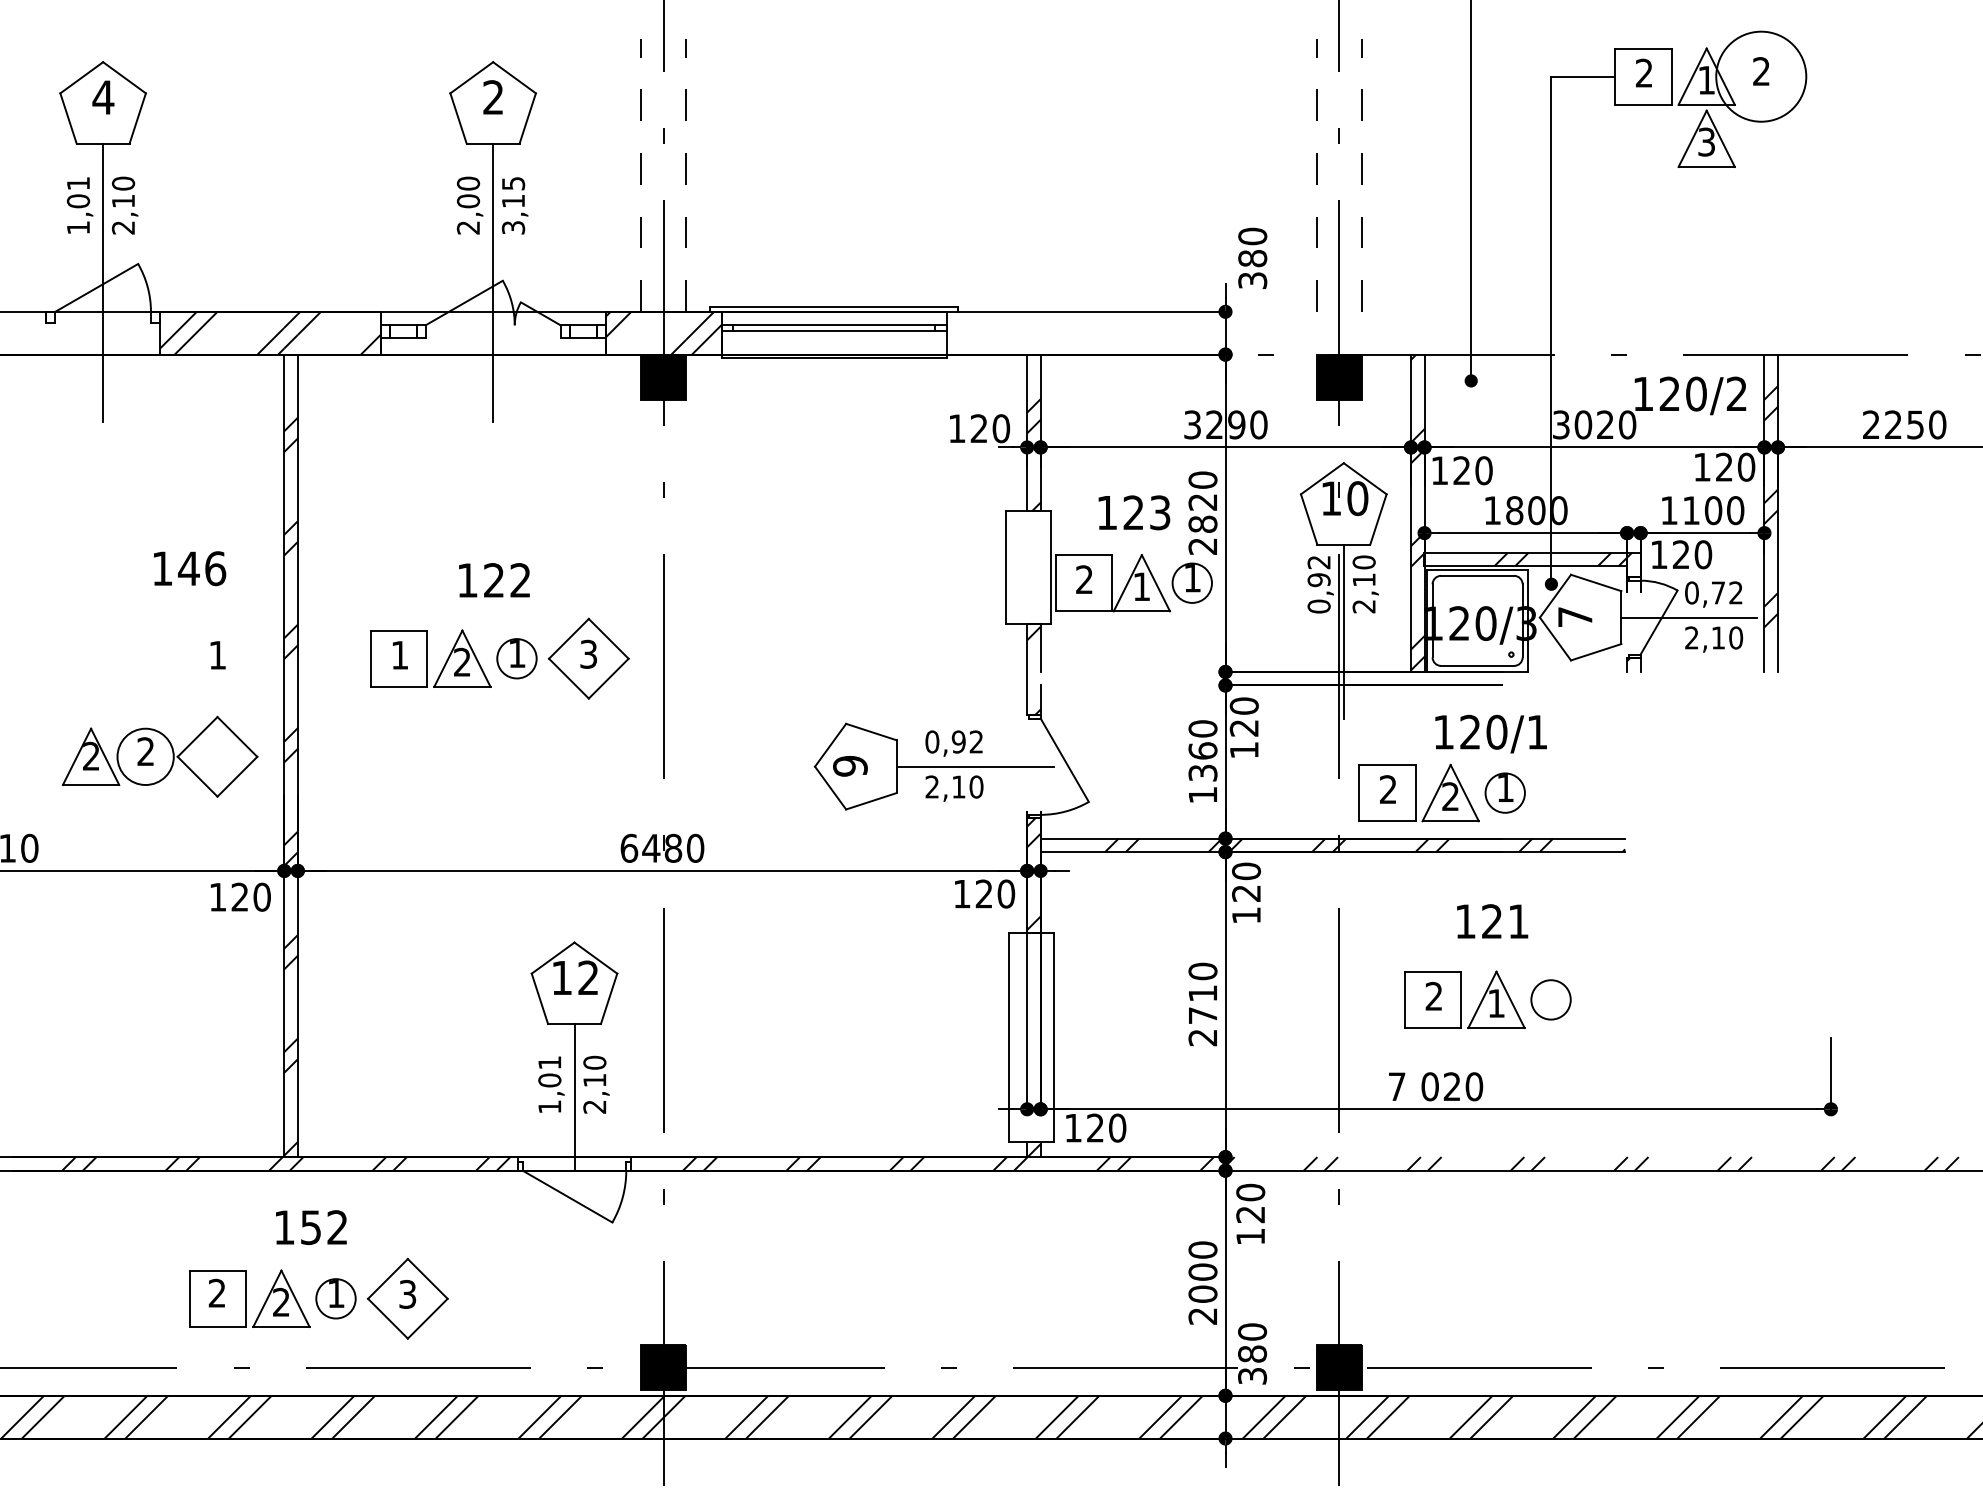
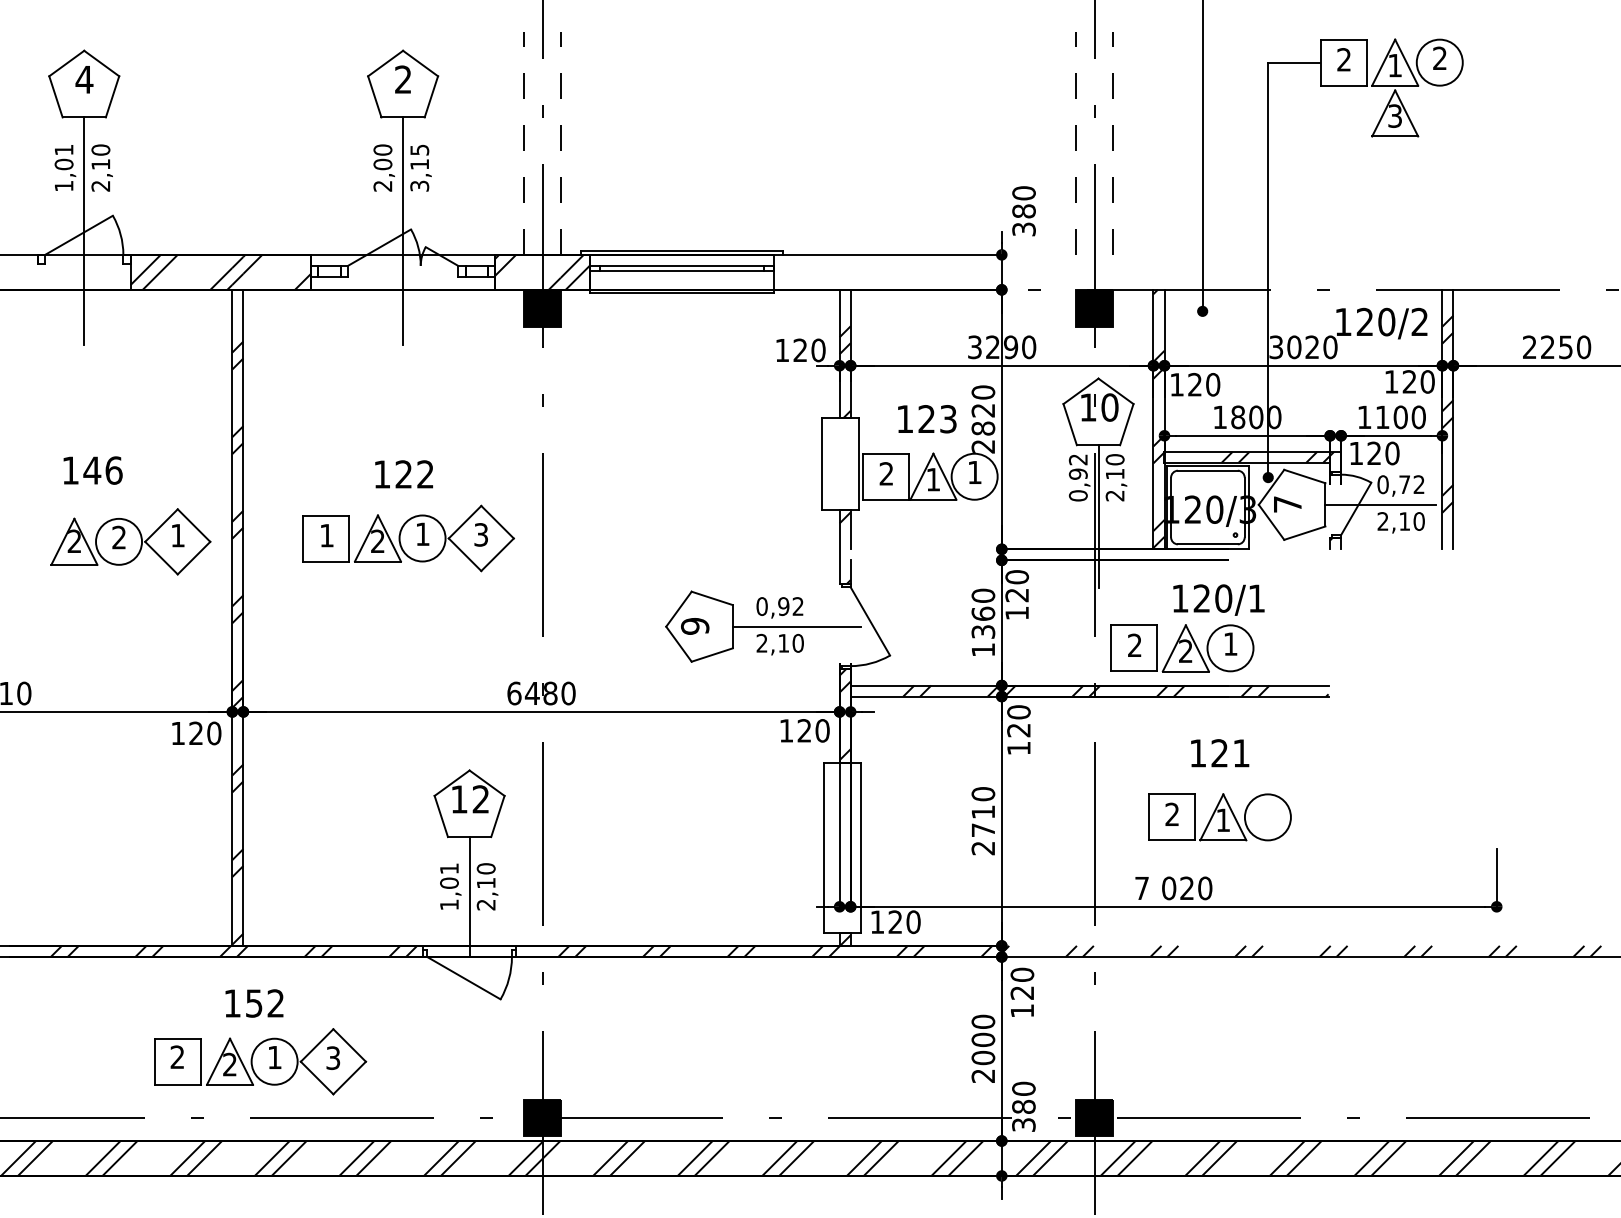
circle: (1761, 76) -> (1439, 62), size x0.62
text: (190, 568) -> (93, 470), moved
circle: (1192, 583) -> (974, 476), size x1.43
circle: (516, 658) -> (422, 538), size x1.43
part: (159, 756) -> (130, 541), moved
circle: (1505, 792) -> (1230, 647), size x1.43
circle: (1550, 999) -> (1267, 817), size x1.43
circle: (335, 1298) -> (274, 1061), size x1.43

